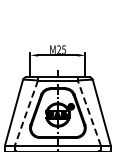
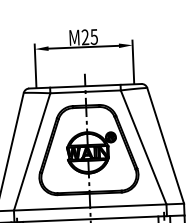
line: (26, 113) -> (32, 152), dashed -> solid
line: (89, 113) -> (143, 148), dashed -> solid

